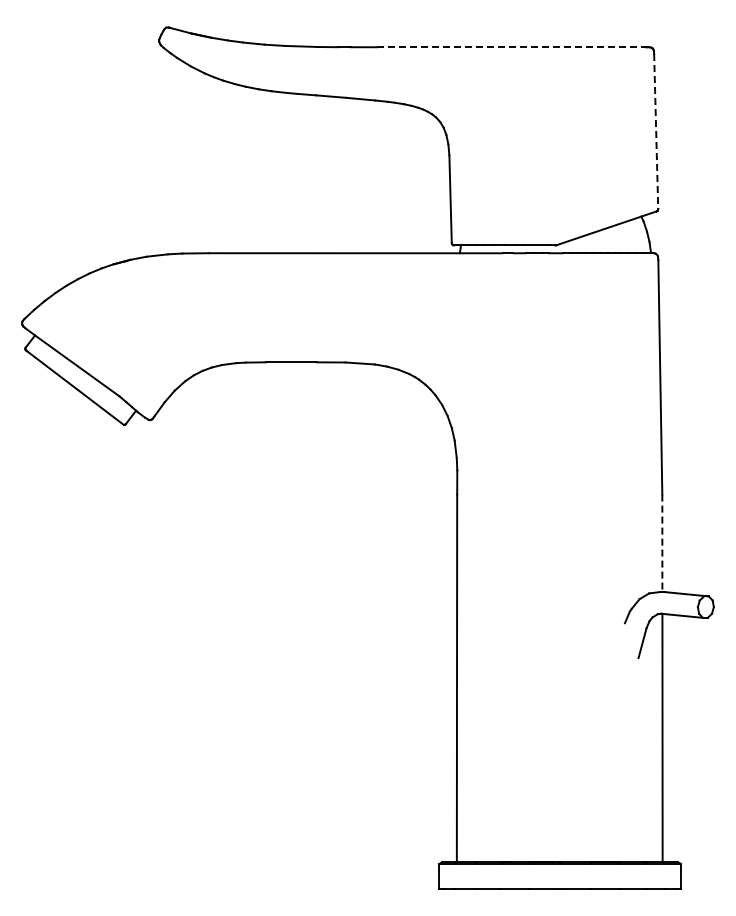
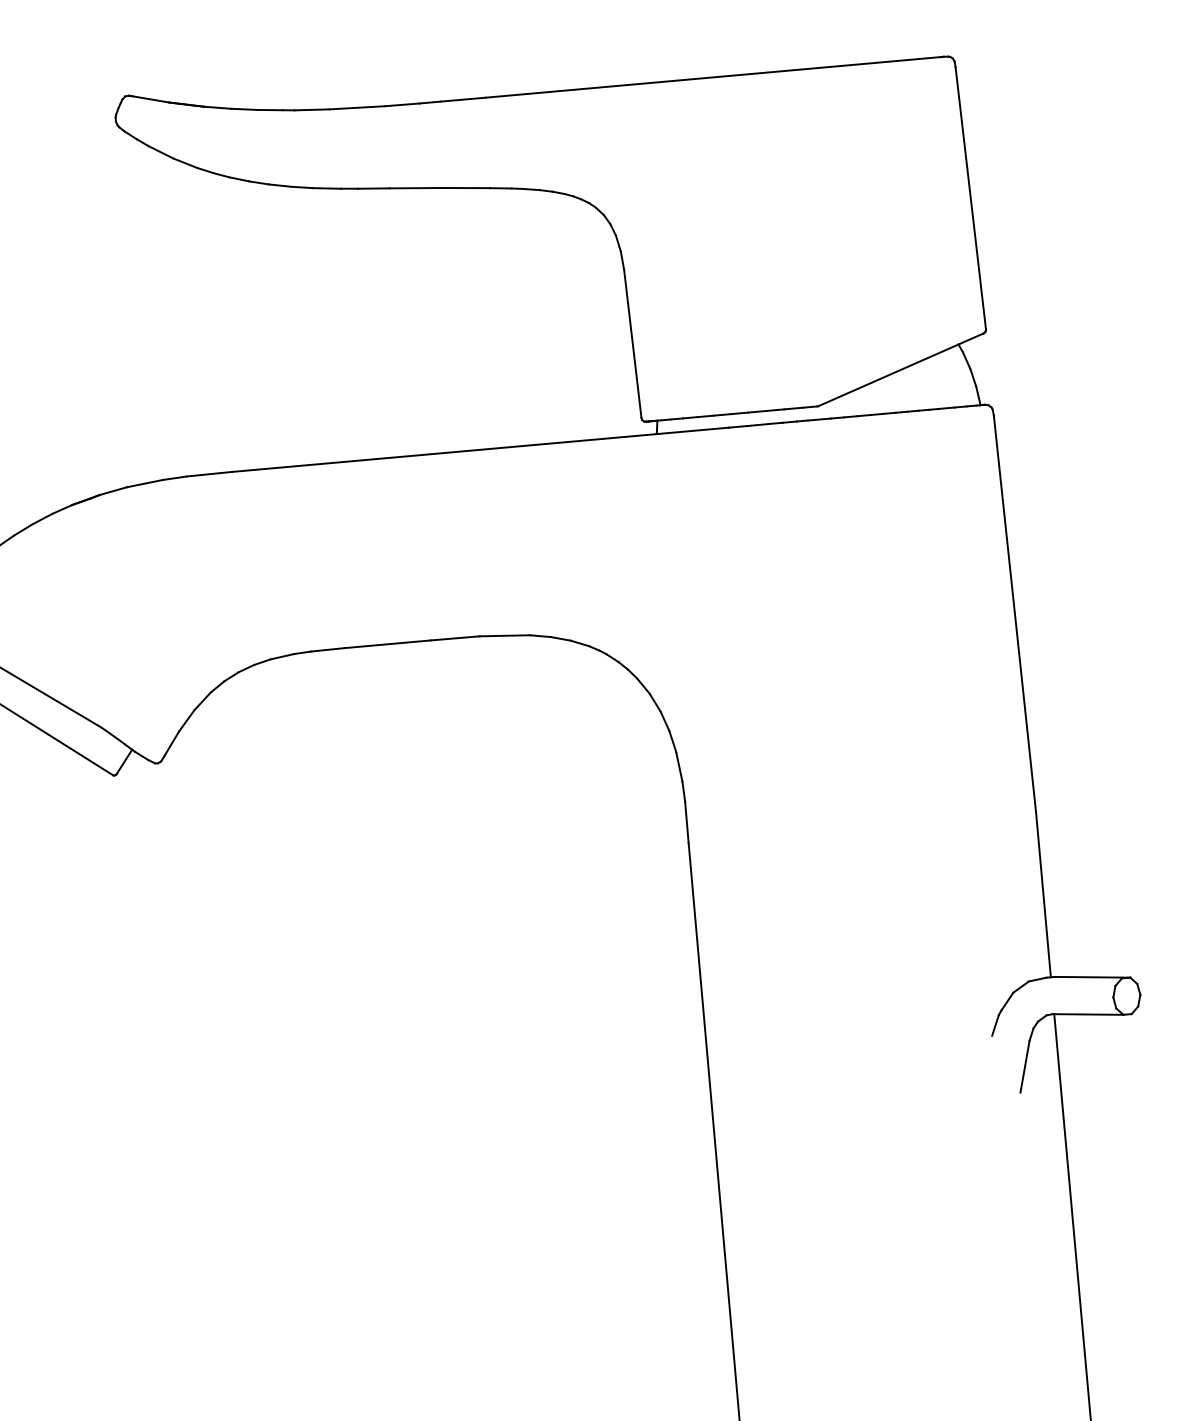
line: (512, 47) -> (714, 77), dashed -> solid
line: (656, 131) -> (971, 198), dashed -> solid
line: (662, 543) -> (1043, 894), dashed -> solid

